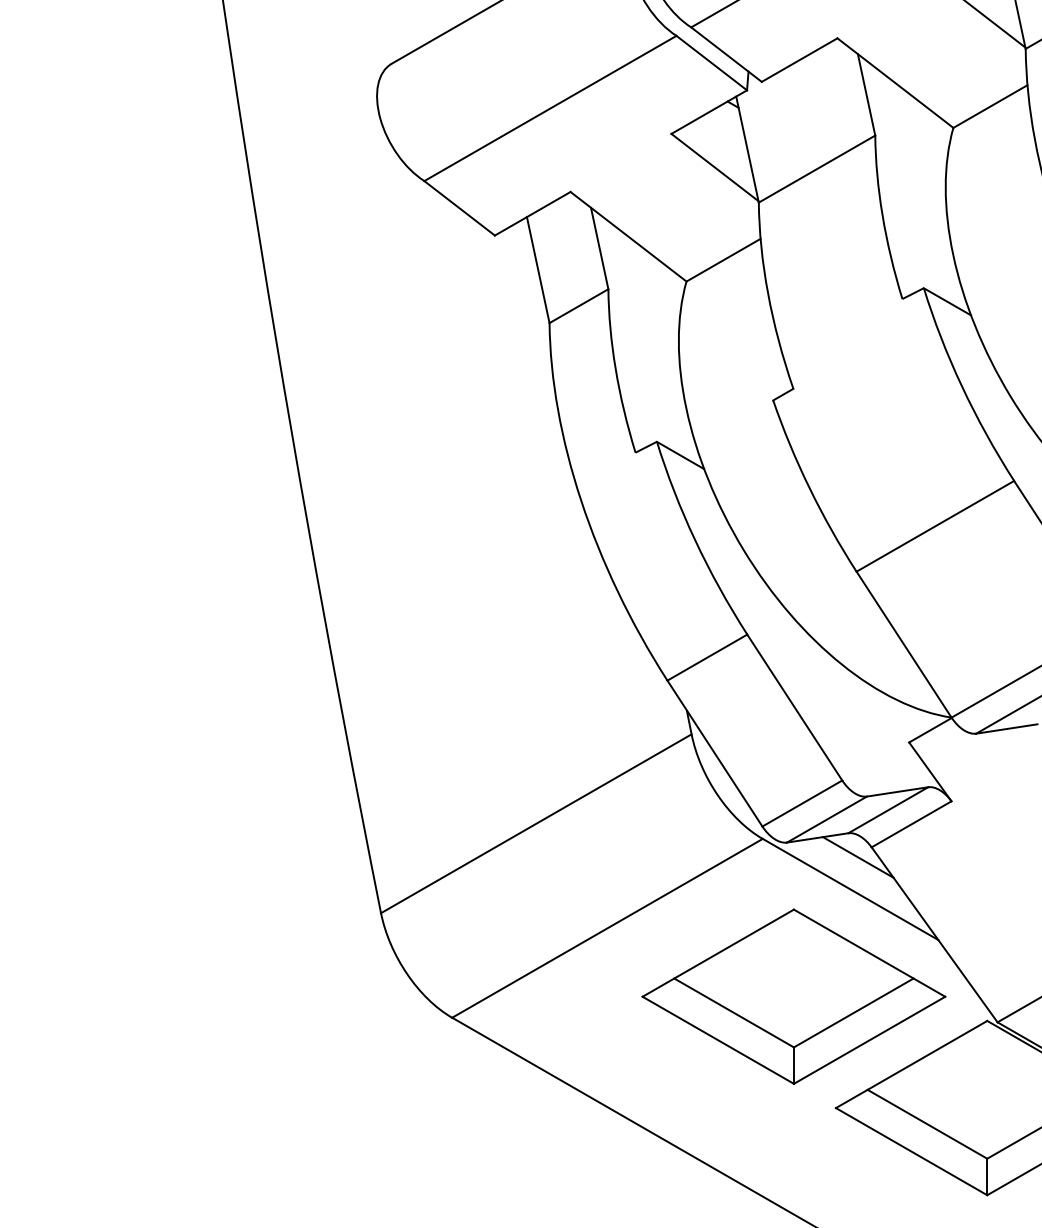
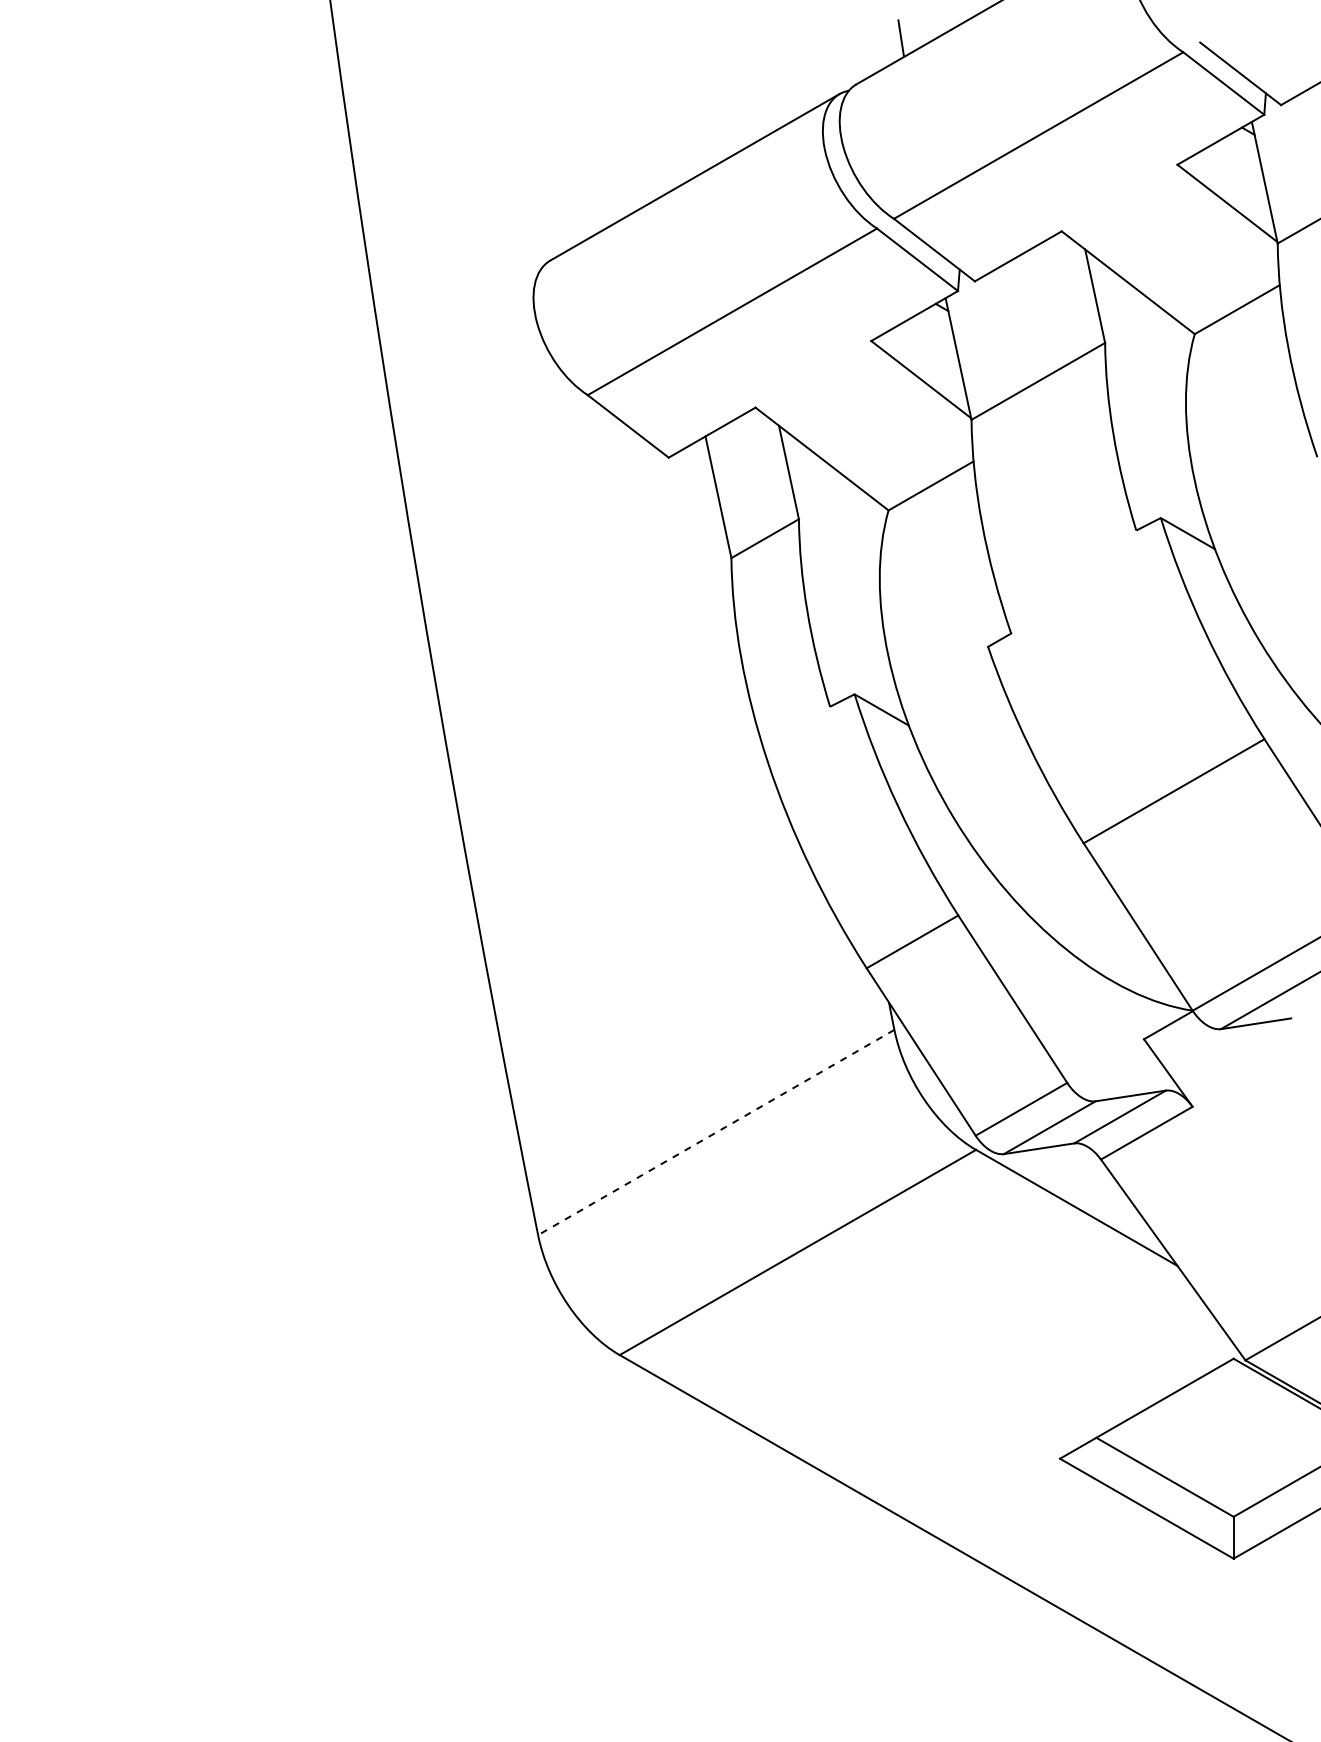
line: (536, 823) -> (716, 1132), solid -> dashed
line: (858, 856) -> (1085, 1170), removed
part: (793, 996) -> (1011, 1330), removed

